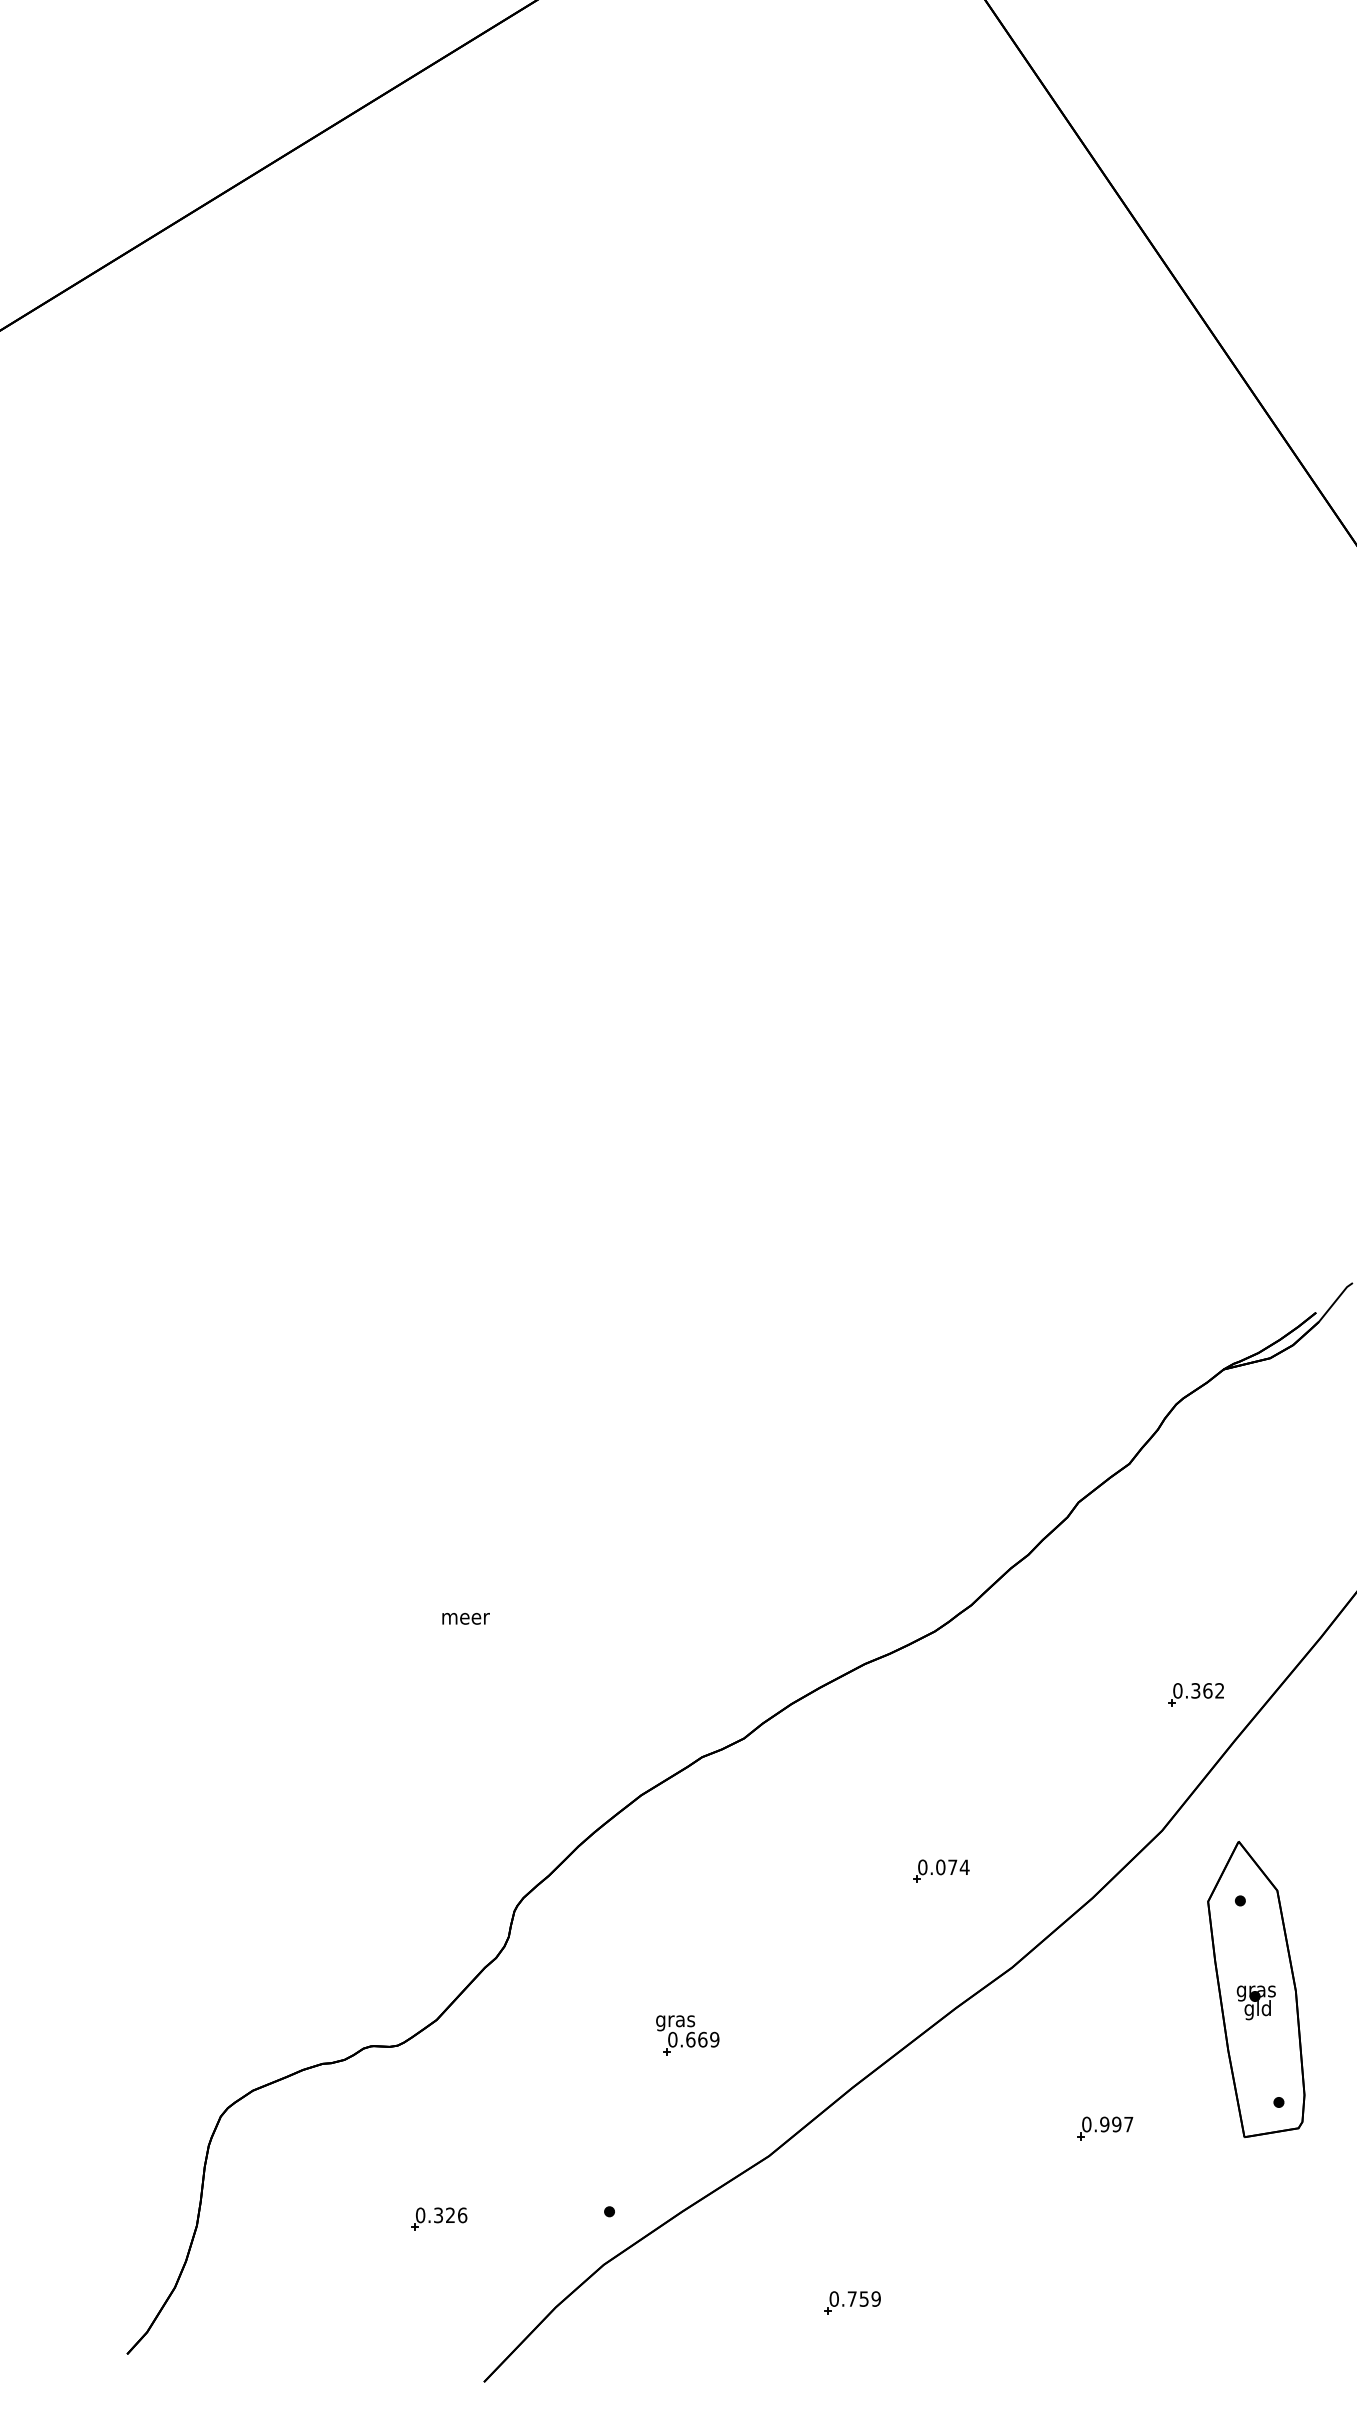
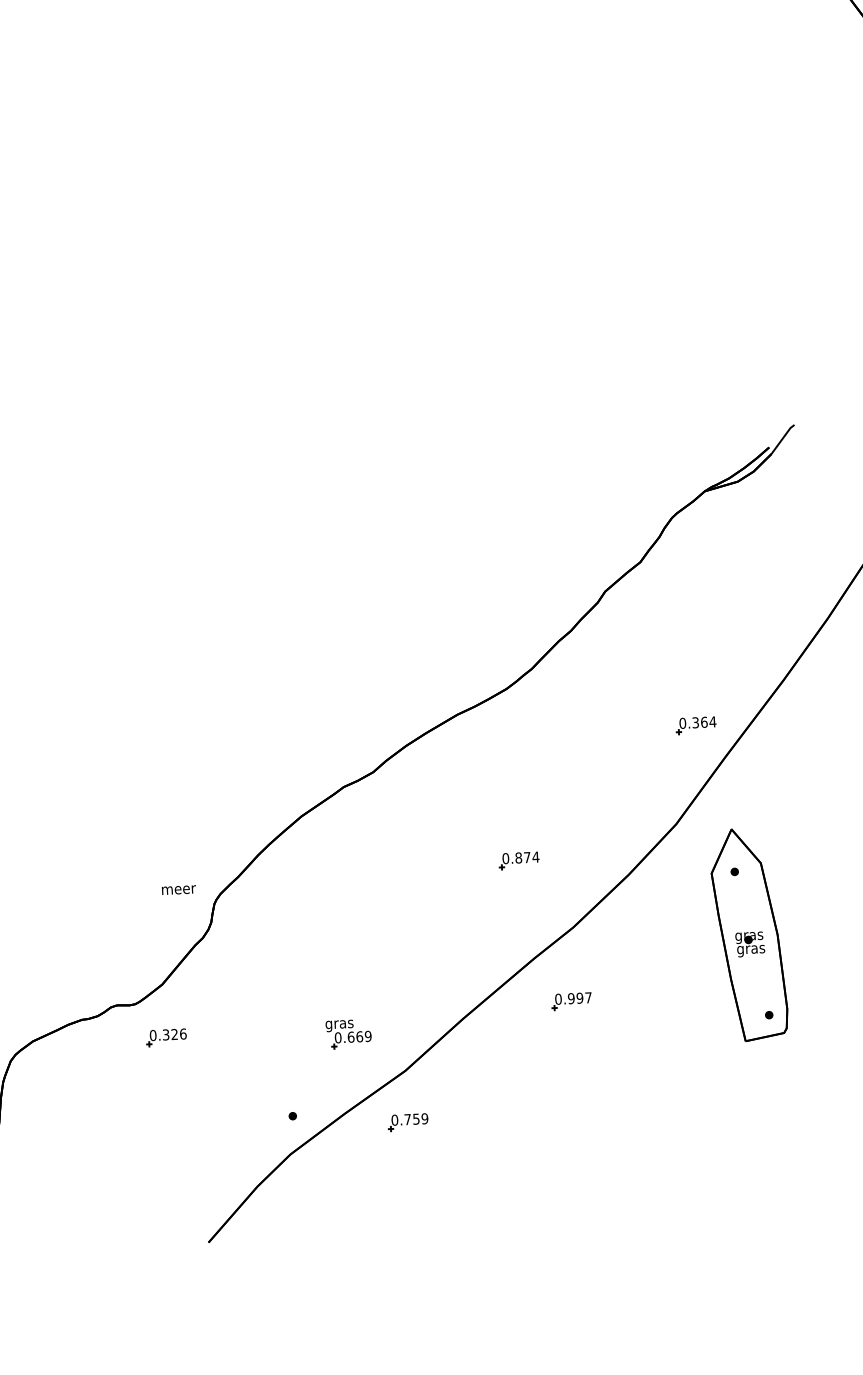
text: (465, 1618) -> (178, 889), moved
text: (1219, 1690) -> (712, 721), 0.362 -> 0.364
text: (940, 1866) -> (518, 857), 0.074 -> 0.874
text: (1257, 2010) -> (750, 949), gld -> gras
part: (687, 2035) -> (348, 1034), moved
part: (1105, 2128) -> (572, 1001), moved
part: (439, 2218) -> (166, 1037), moved
part: (852, 2302) -> (408, 1122), moved

